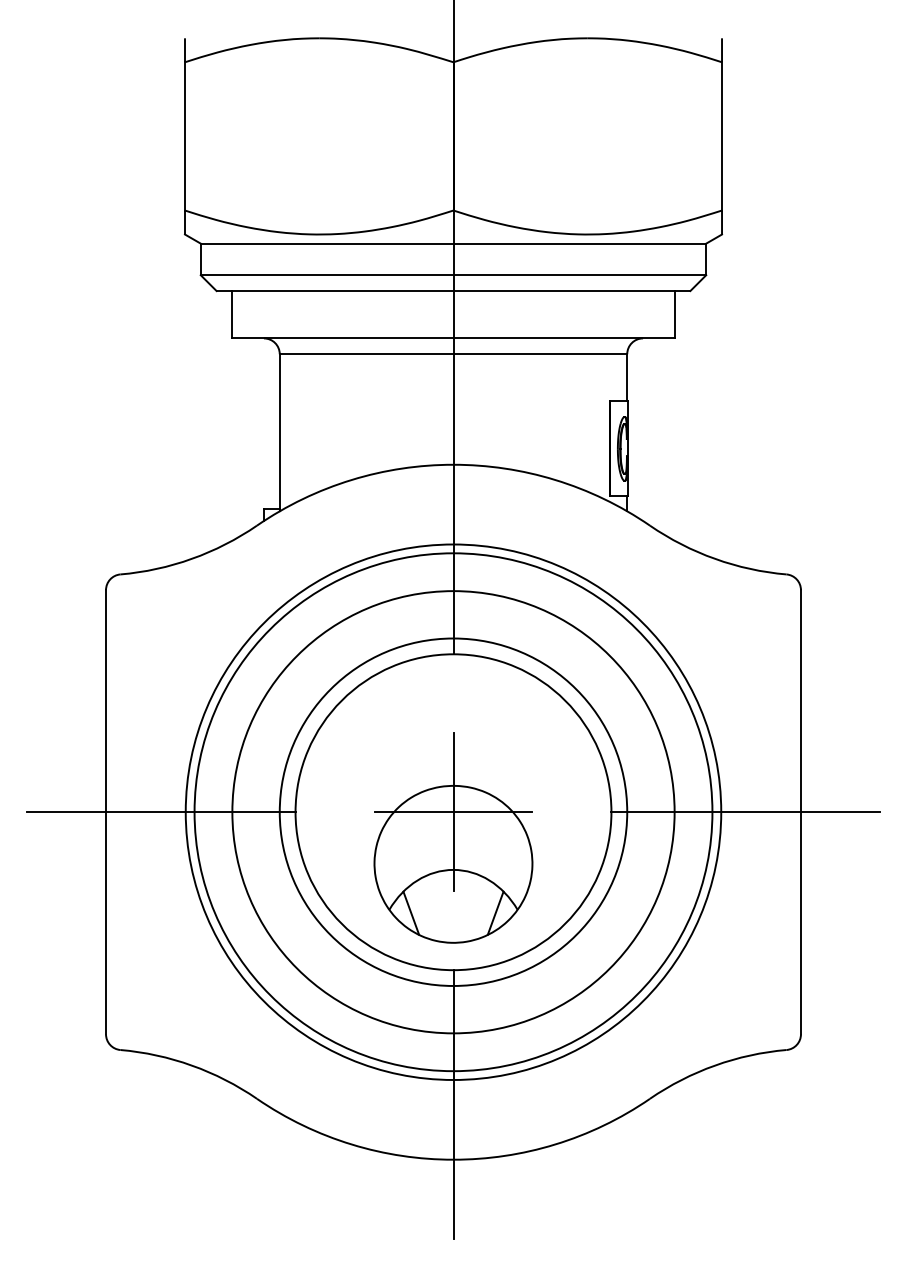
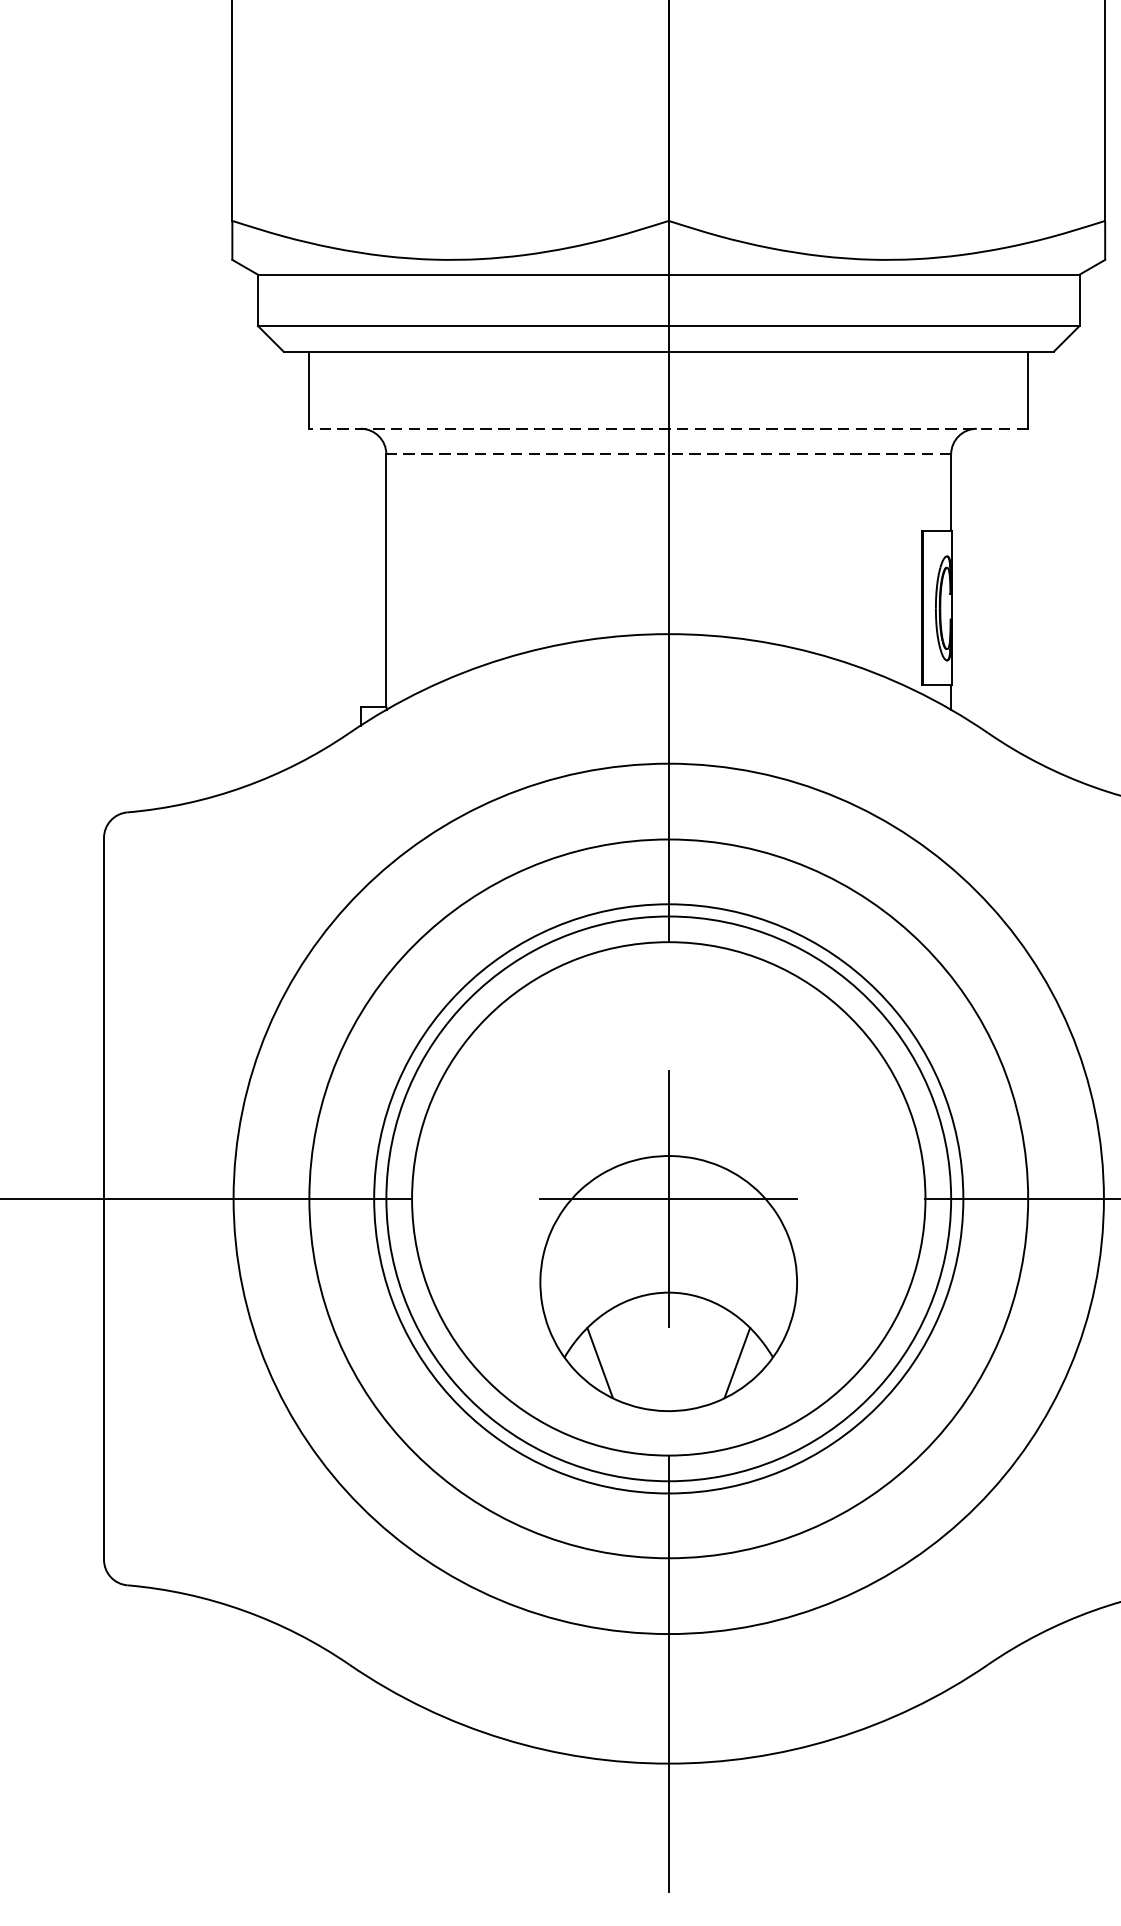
line: (453, 338) -> (668, 428), solid -> dashed
line: (453, 354) -> (668, 454), solid -> dashed
circle: (453, 812) -> (668, 1199), size x0.7

